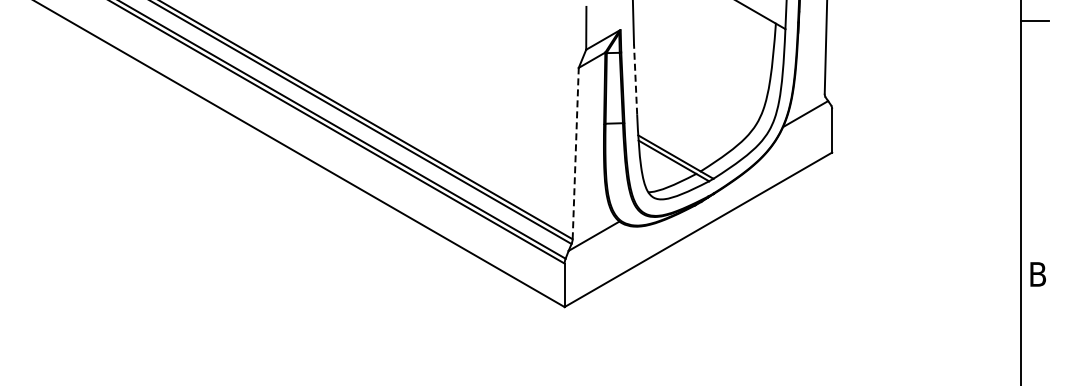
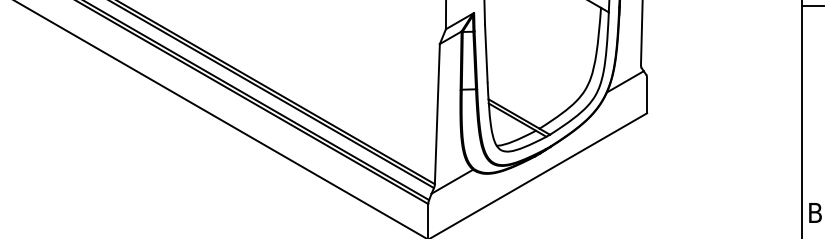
line: (635, 79) -> (486, 53), dashed -> solid
line: (575, 153) -> (437, 114), dashed -> solid

